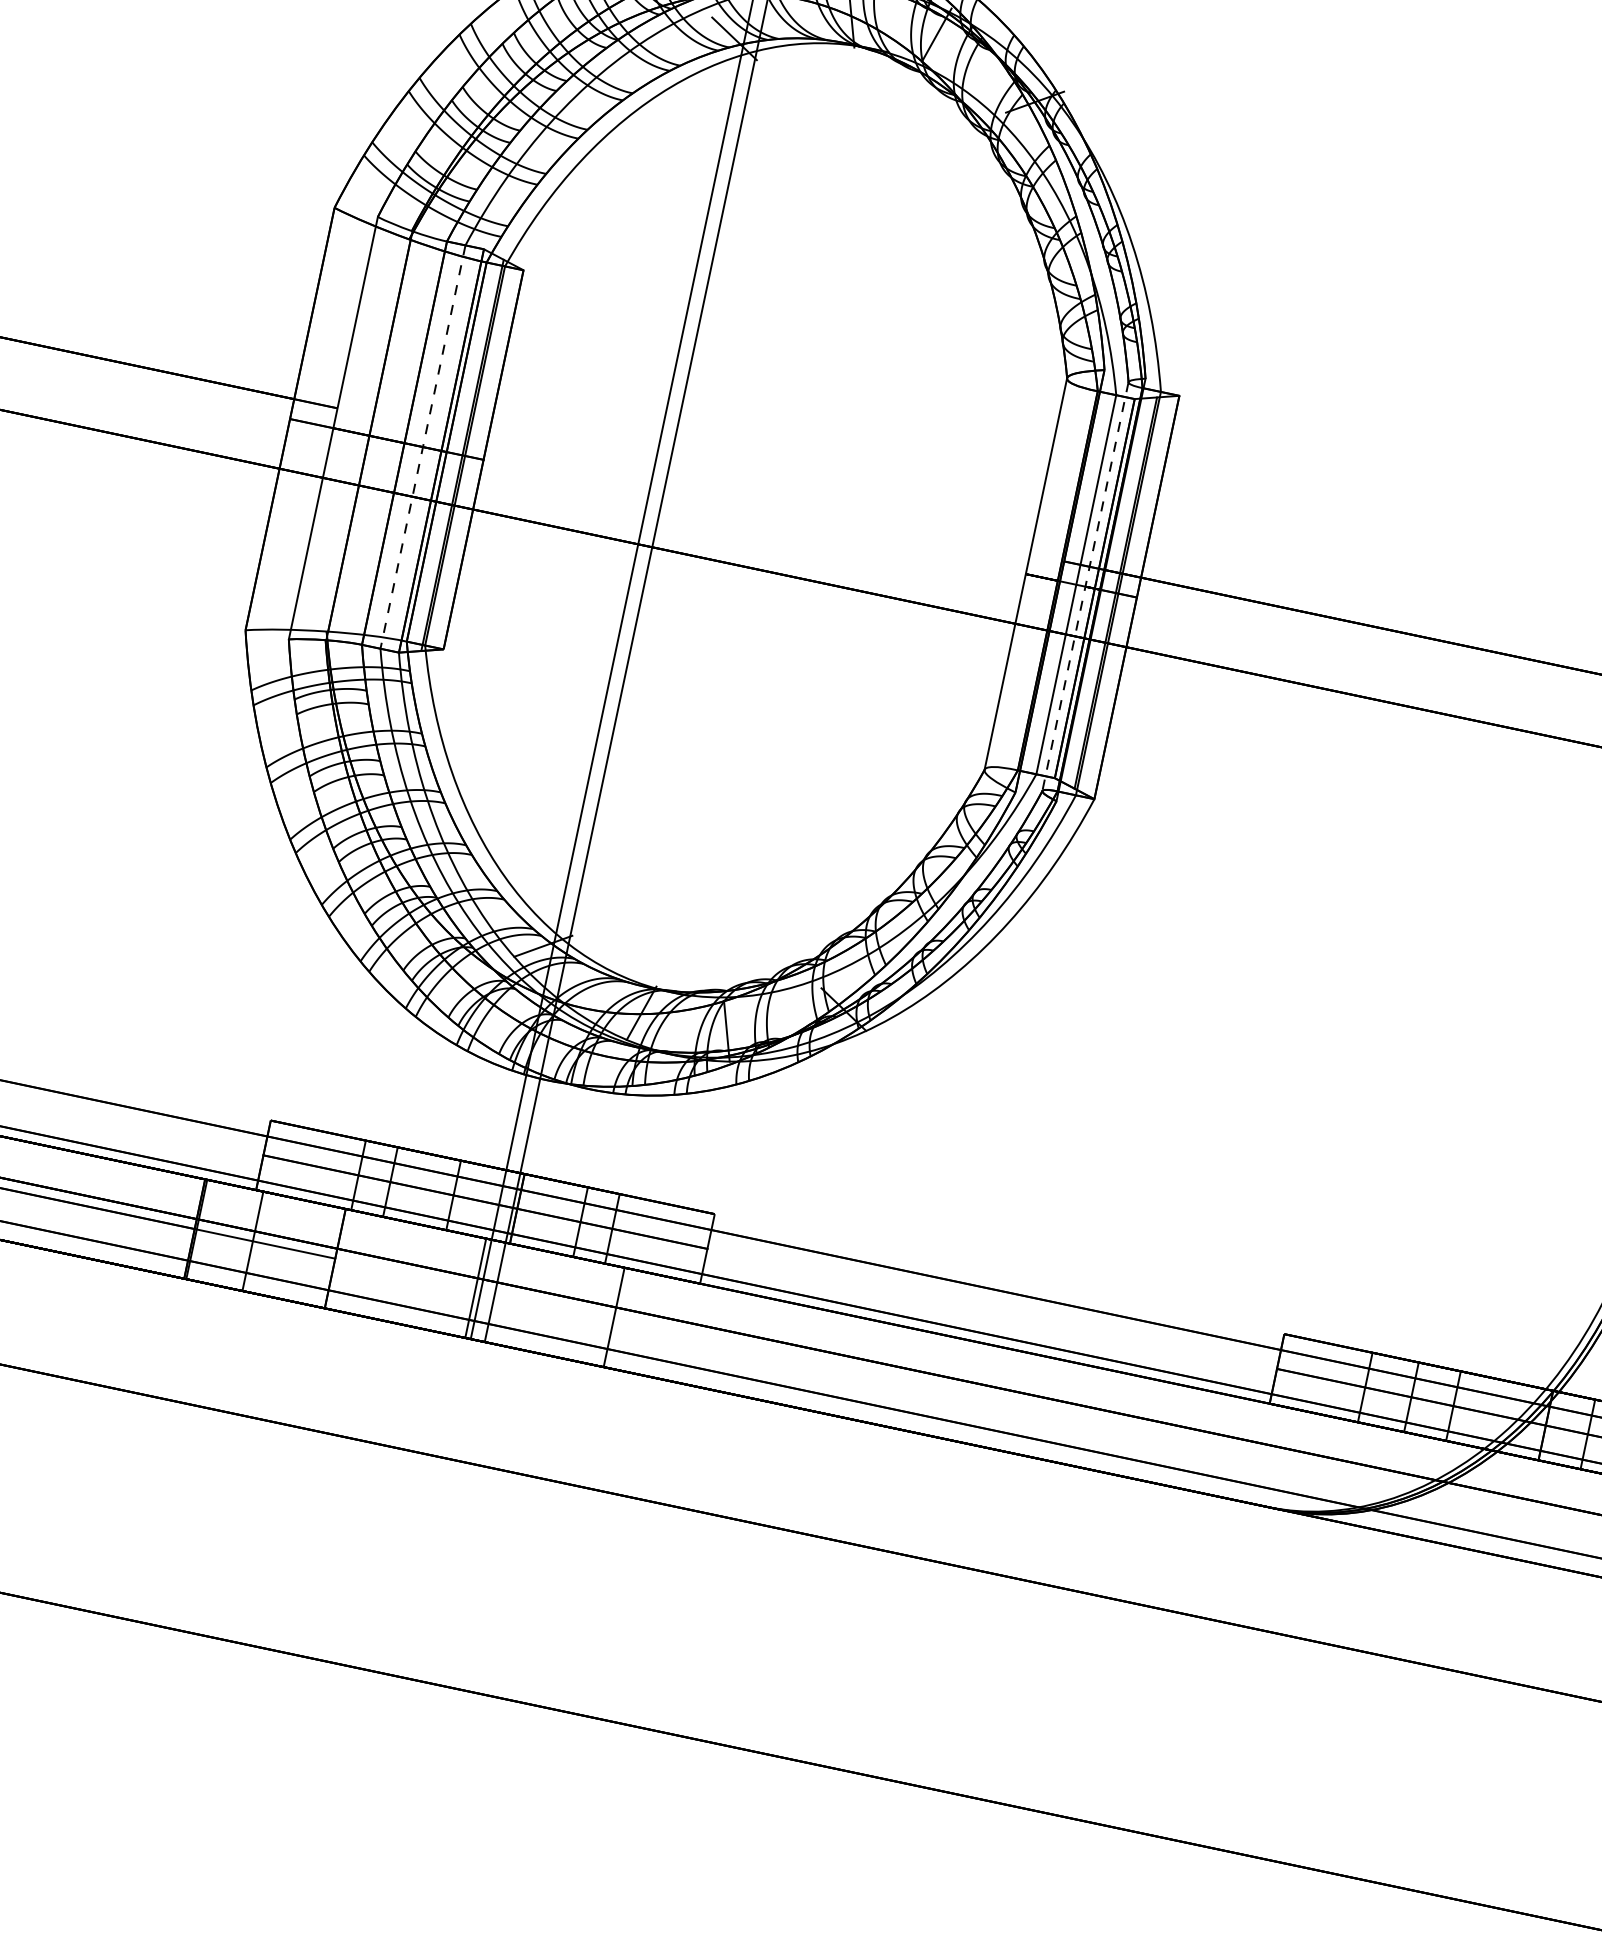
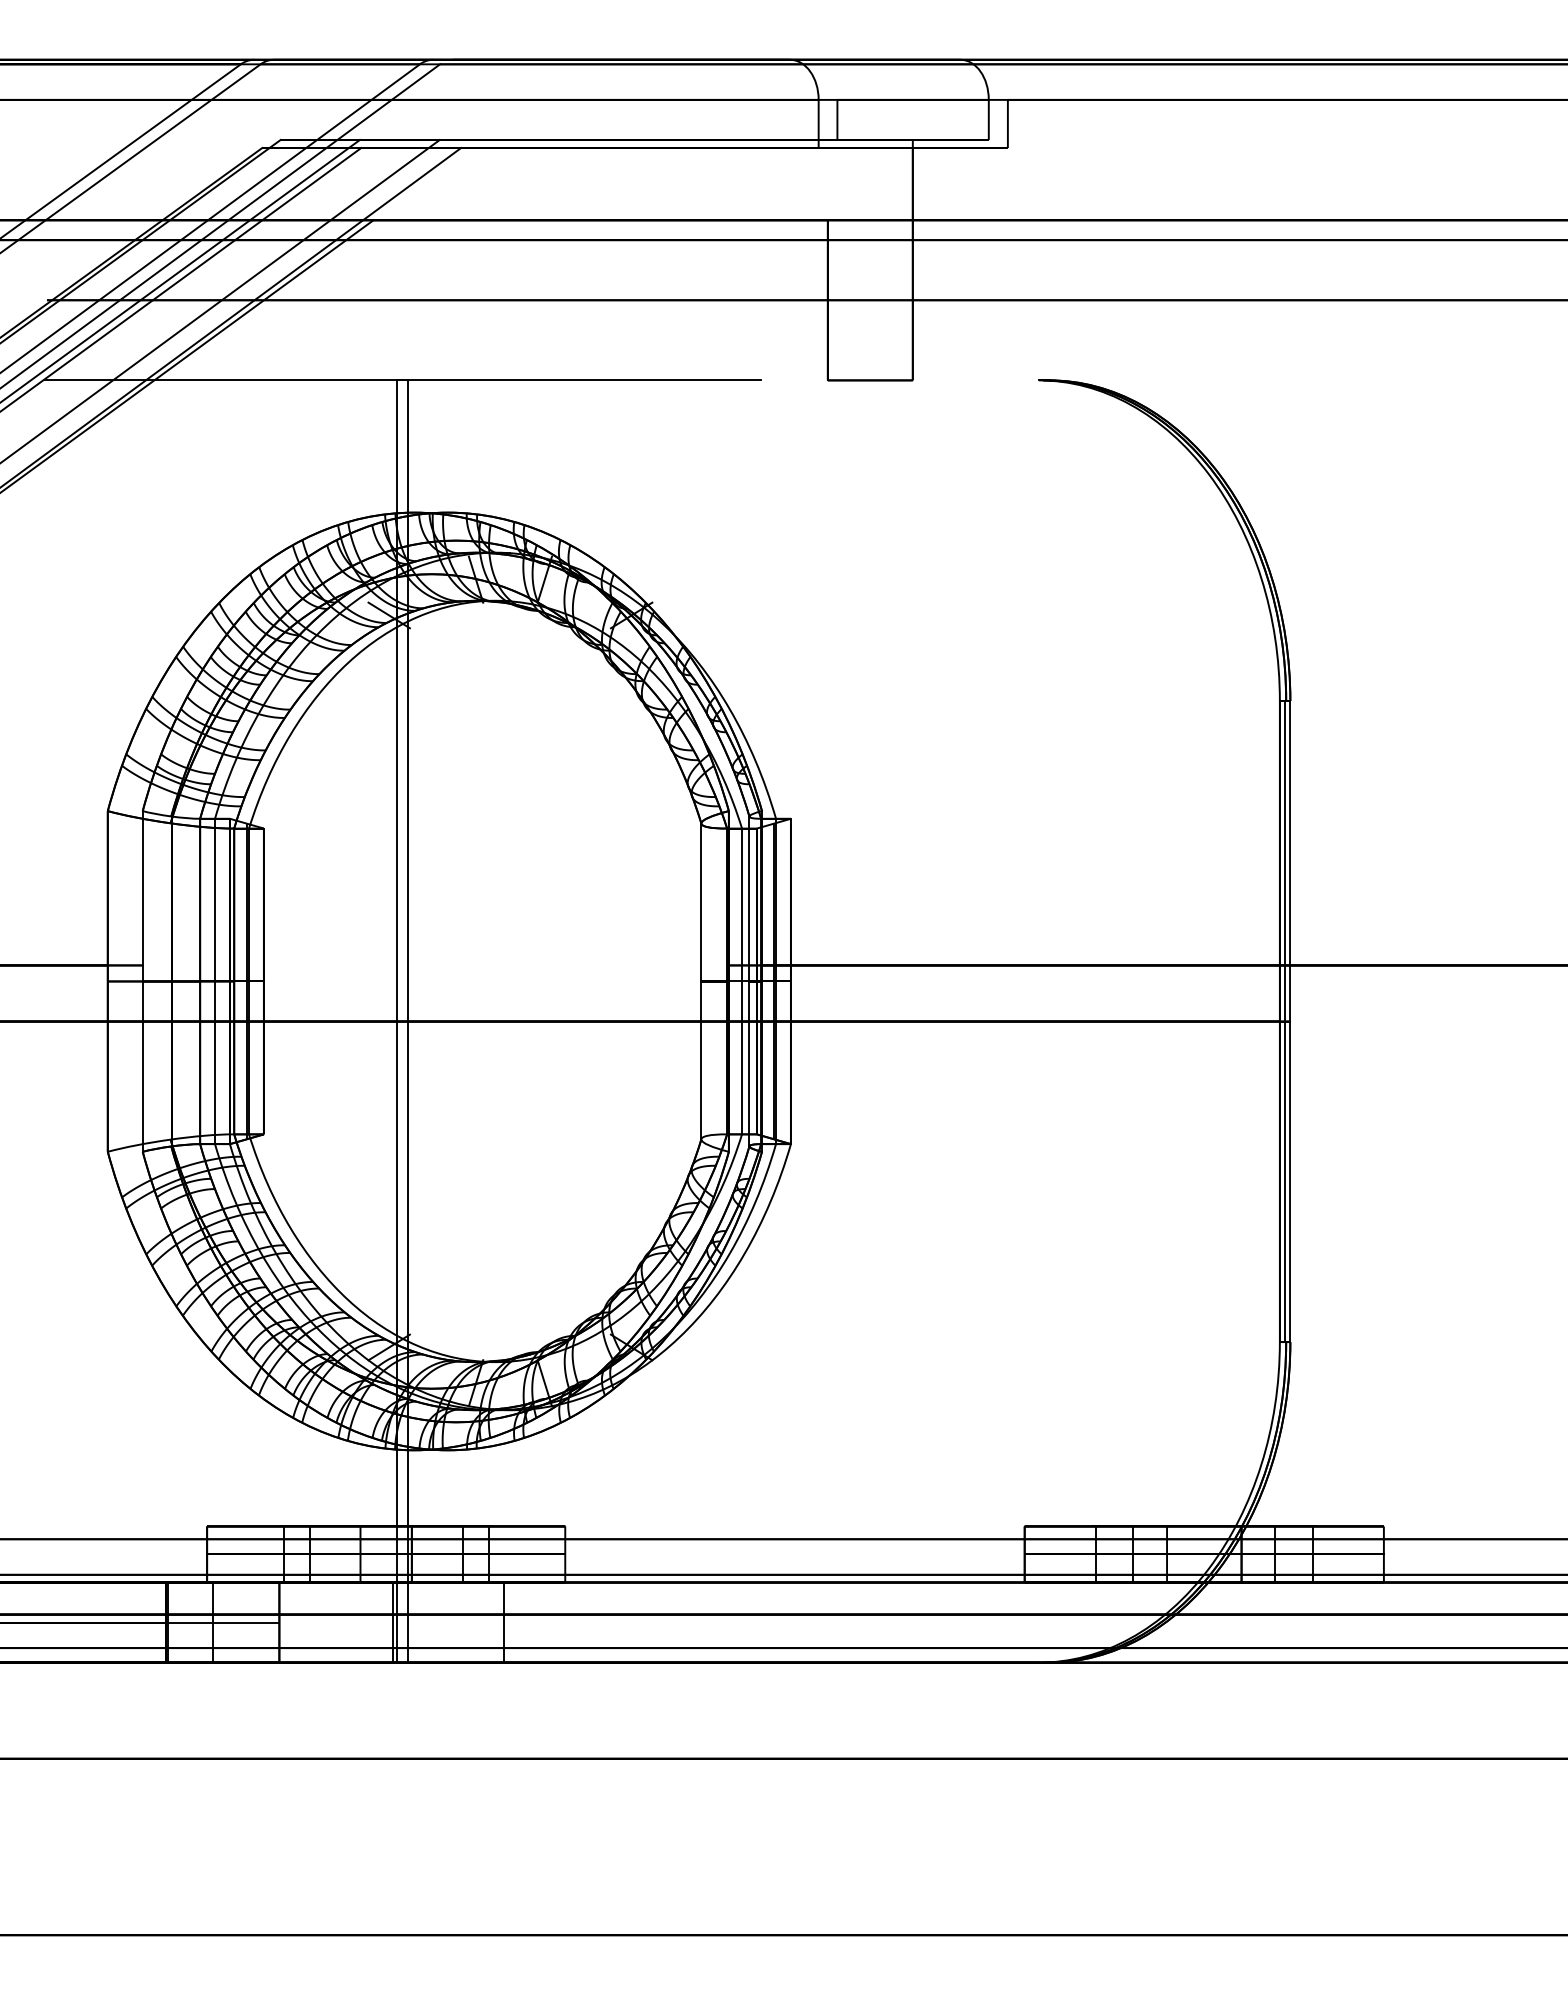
line: (423, 447) -> (215, 981), dashed -> solid
line: (1085, 586) -> (749, 981), dashed -> solid

